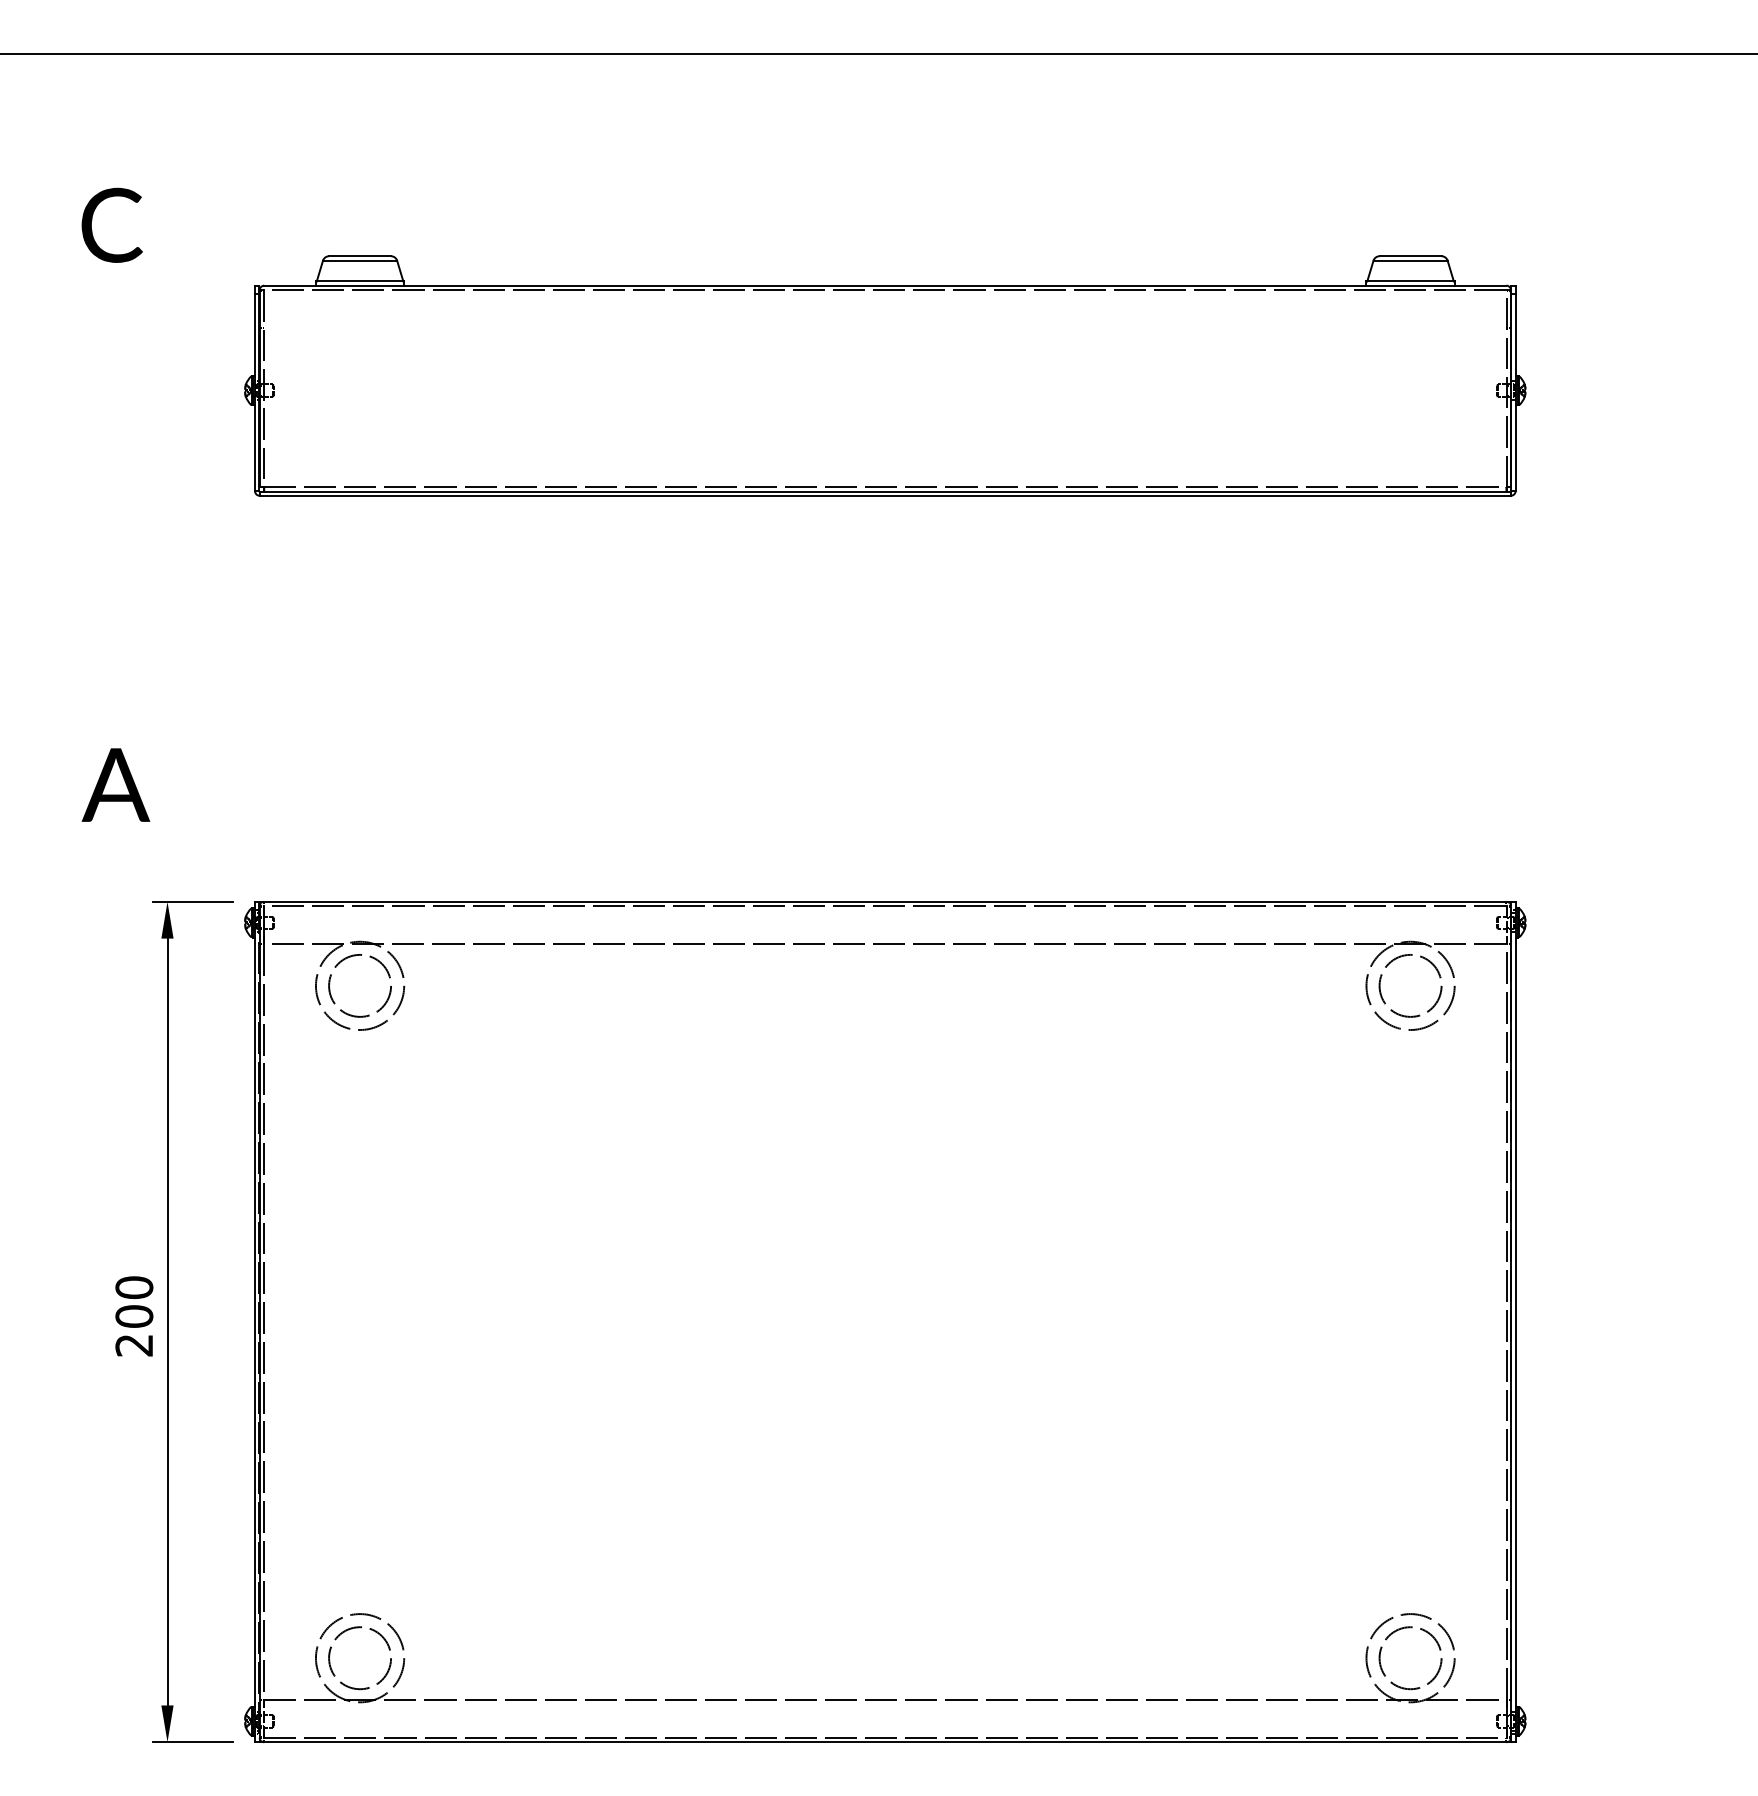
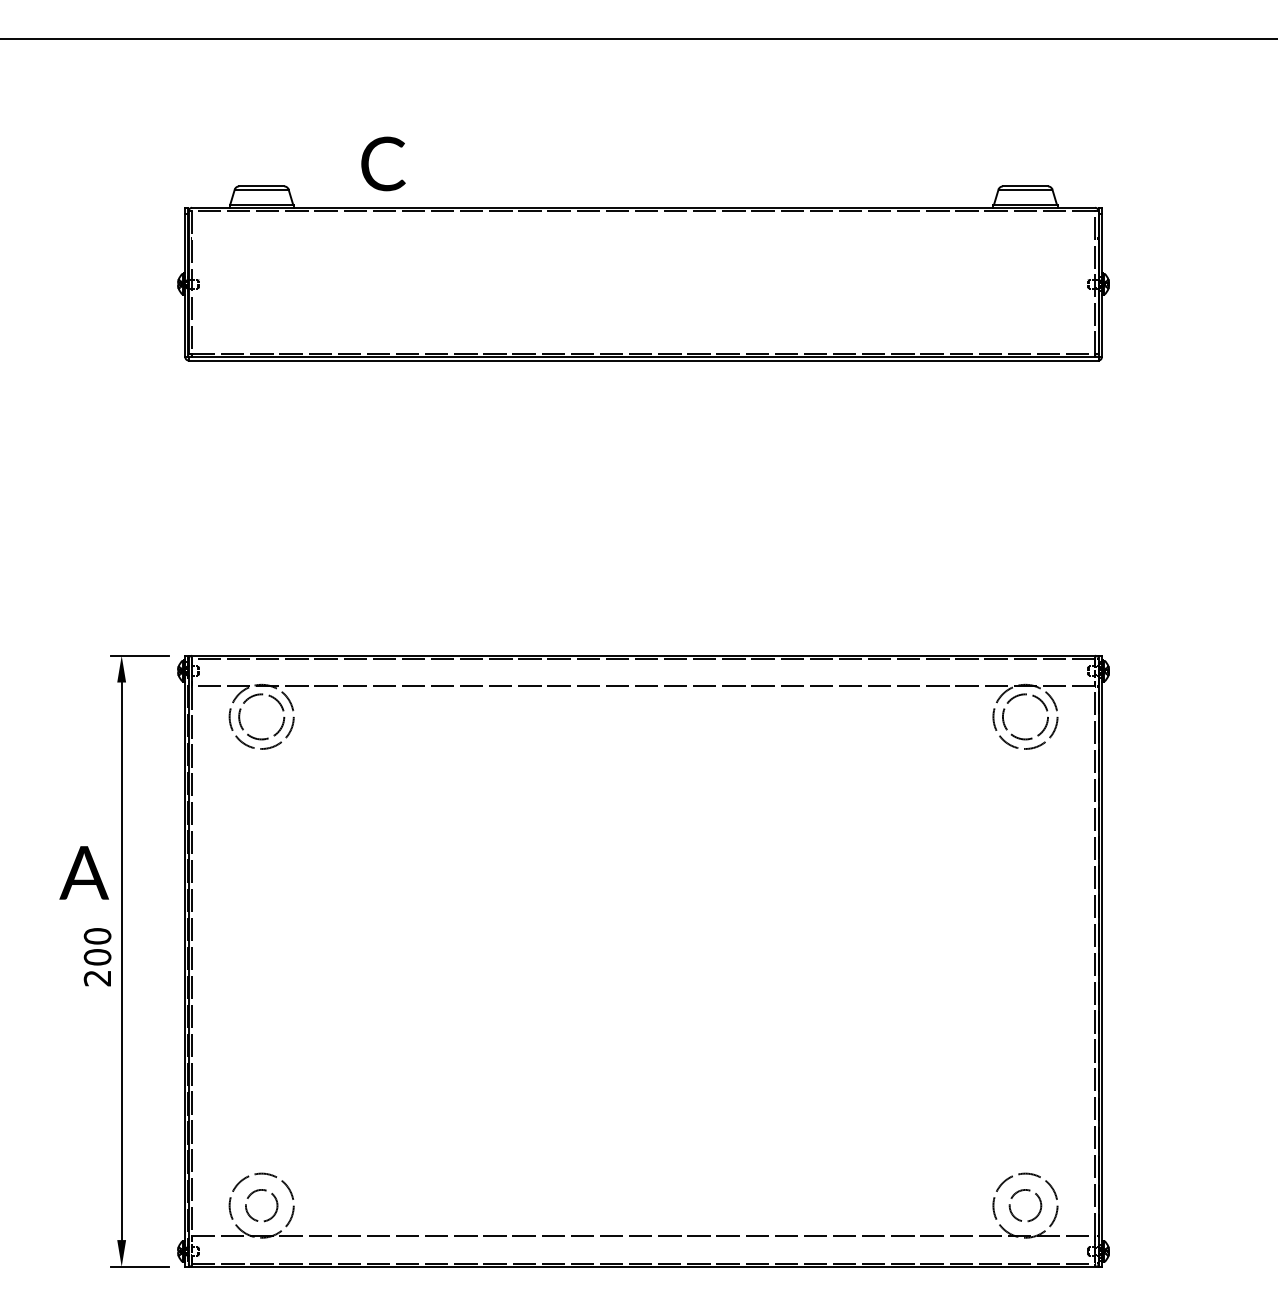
text: (112, 224) -> (383, 163), moved
text: (114, 784) -> (83, 872), moved
circle: (359, 1657) -> (261, 1205), size x0.7
circle: (1410, 1657) -> (1025, 1205), size x0.7

